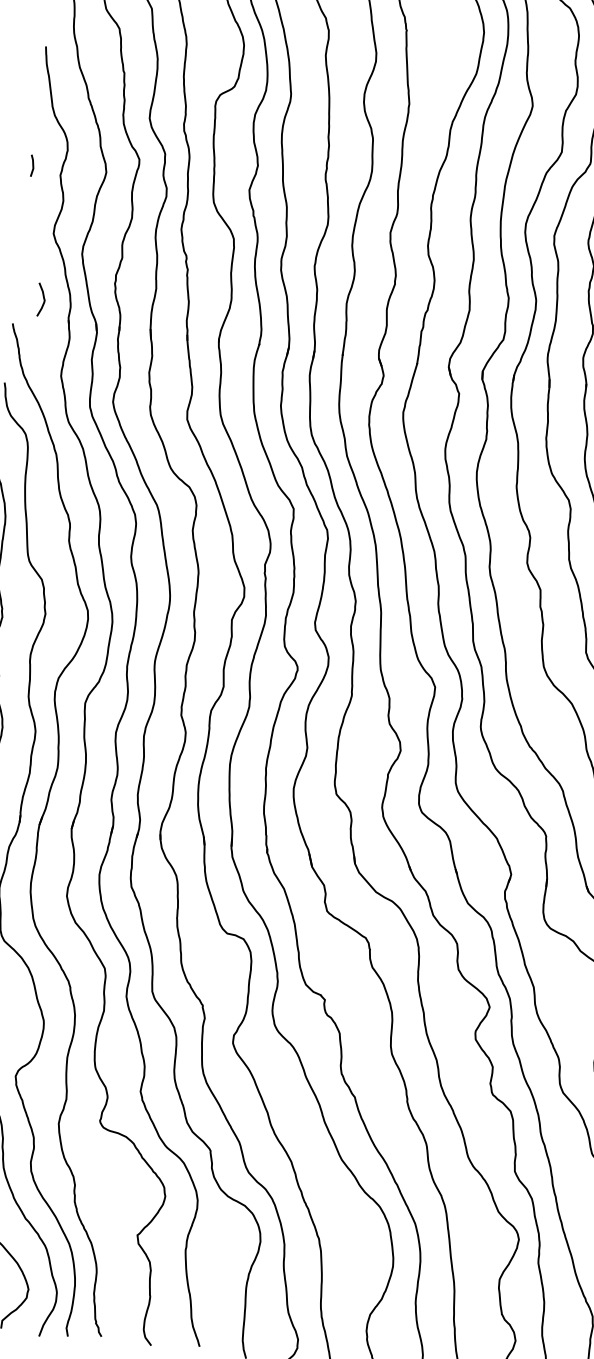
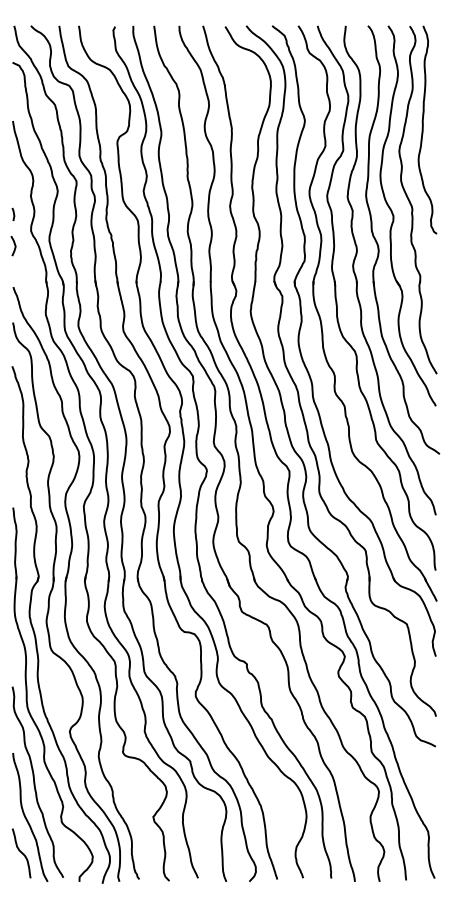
line: (32, 165) -> (13, 214), moved
curve: (42, 300) -> (14, 246), moved

